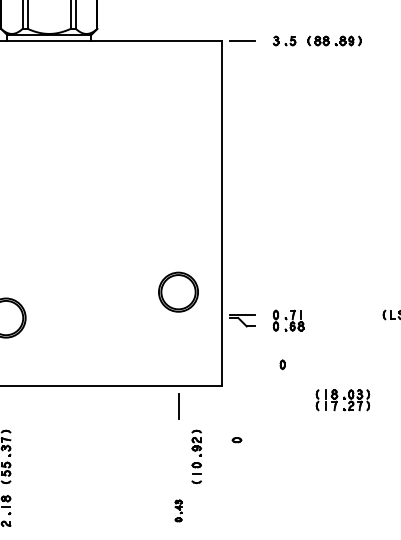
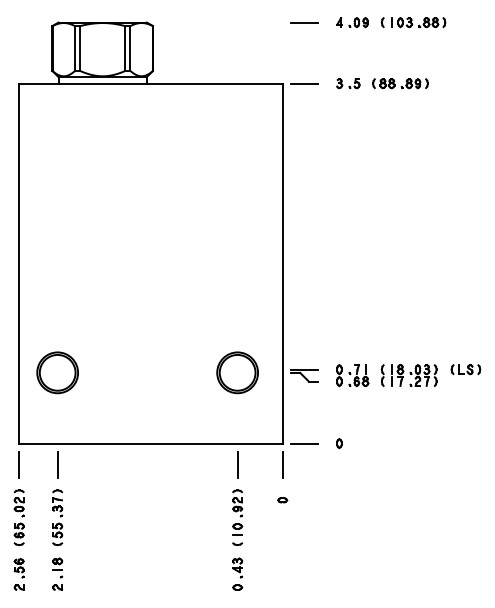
part: (178, 291) -> (237, 372), moved
part: (282, 364) -> (339, 443), moved
line: (242, 385) -> (304, 443), added
part: (342, 400) -> (408, 375), moved
line: (5, 406) -> (57, 465), added
line: (221, 406) -> (282, 465), added
part: (236, 440) -> (282, 500), moved
part: (196, 456) -> (237, 517), moved
part: (178, 510) -> (237, 573), size x1.43

